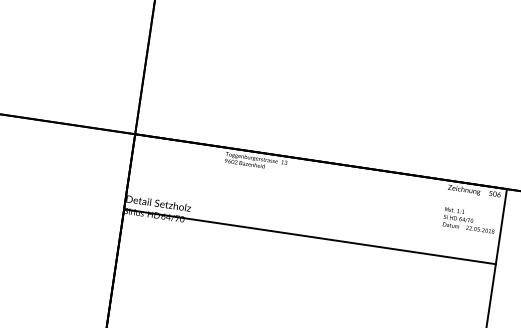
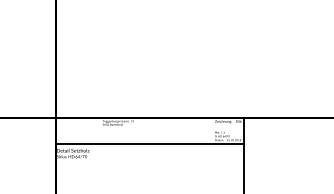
line: (310, 237) -> (150, 144), moved

